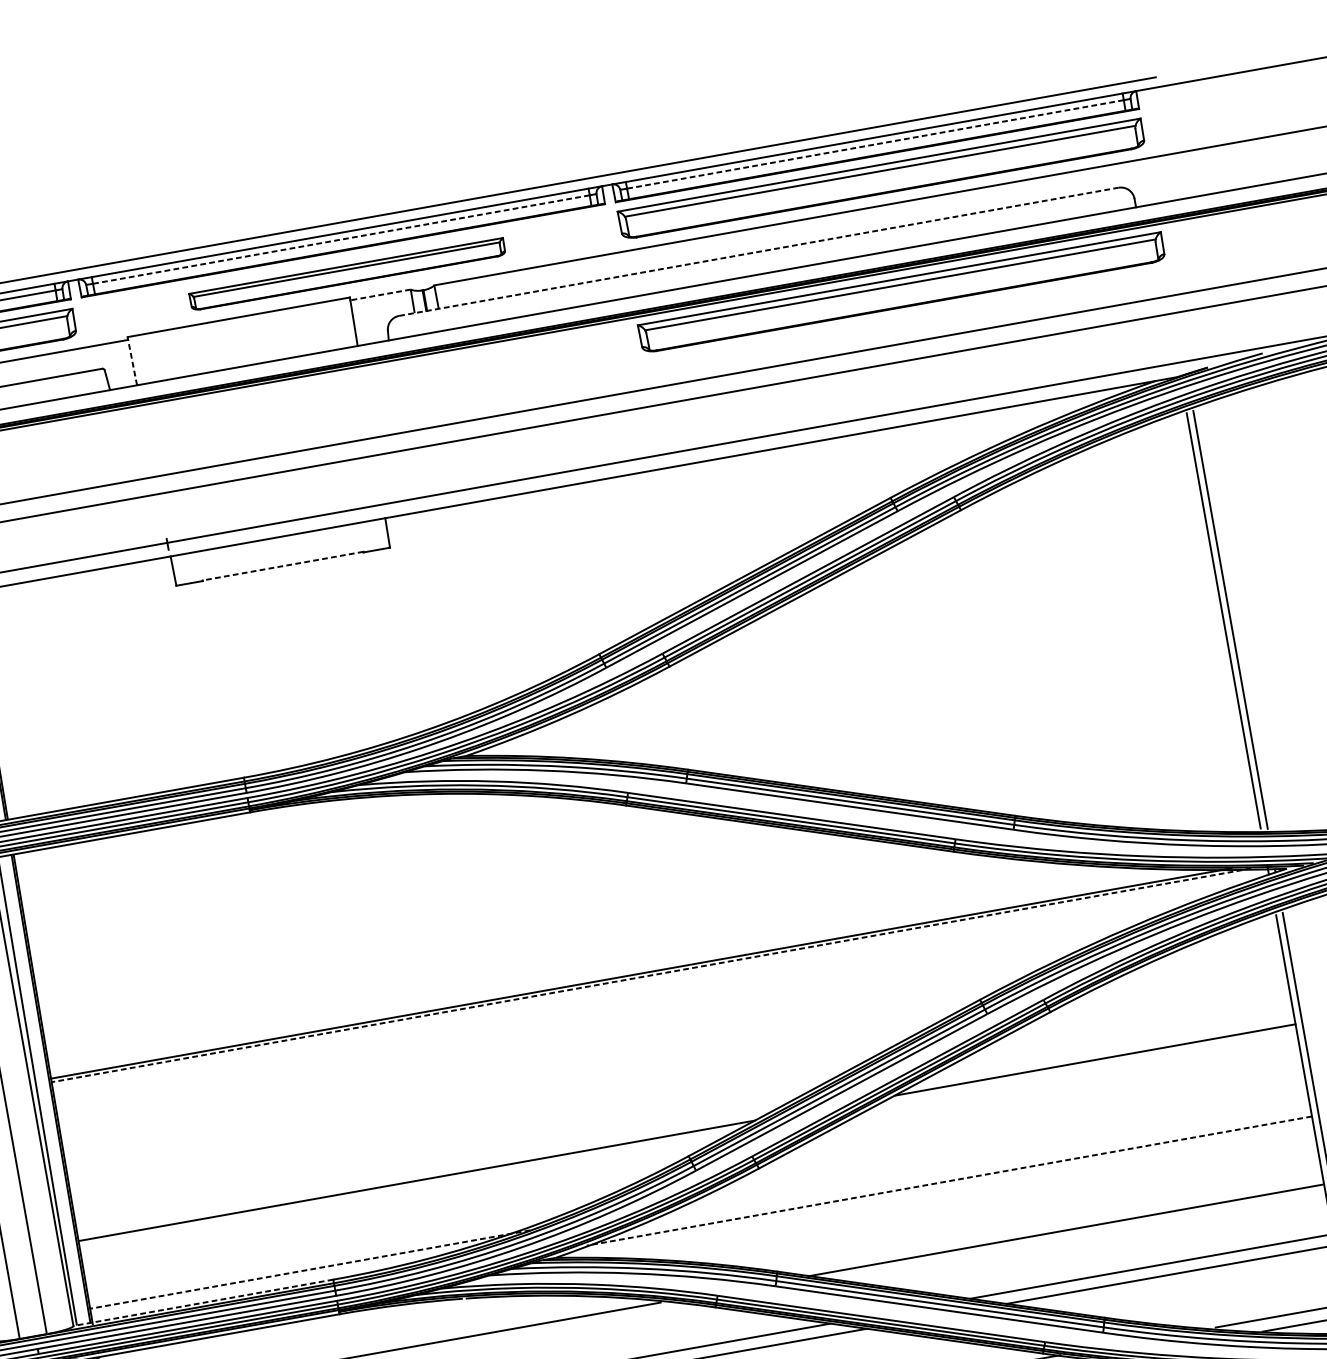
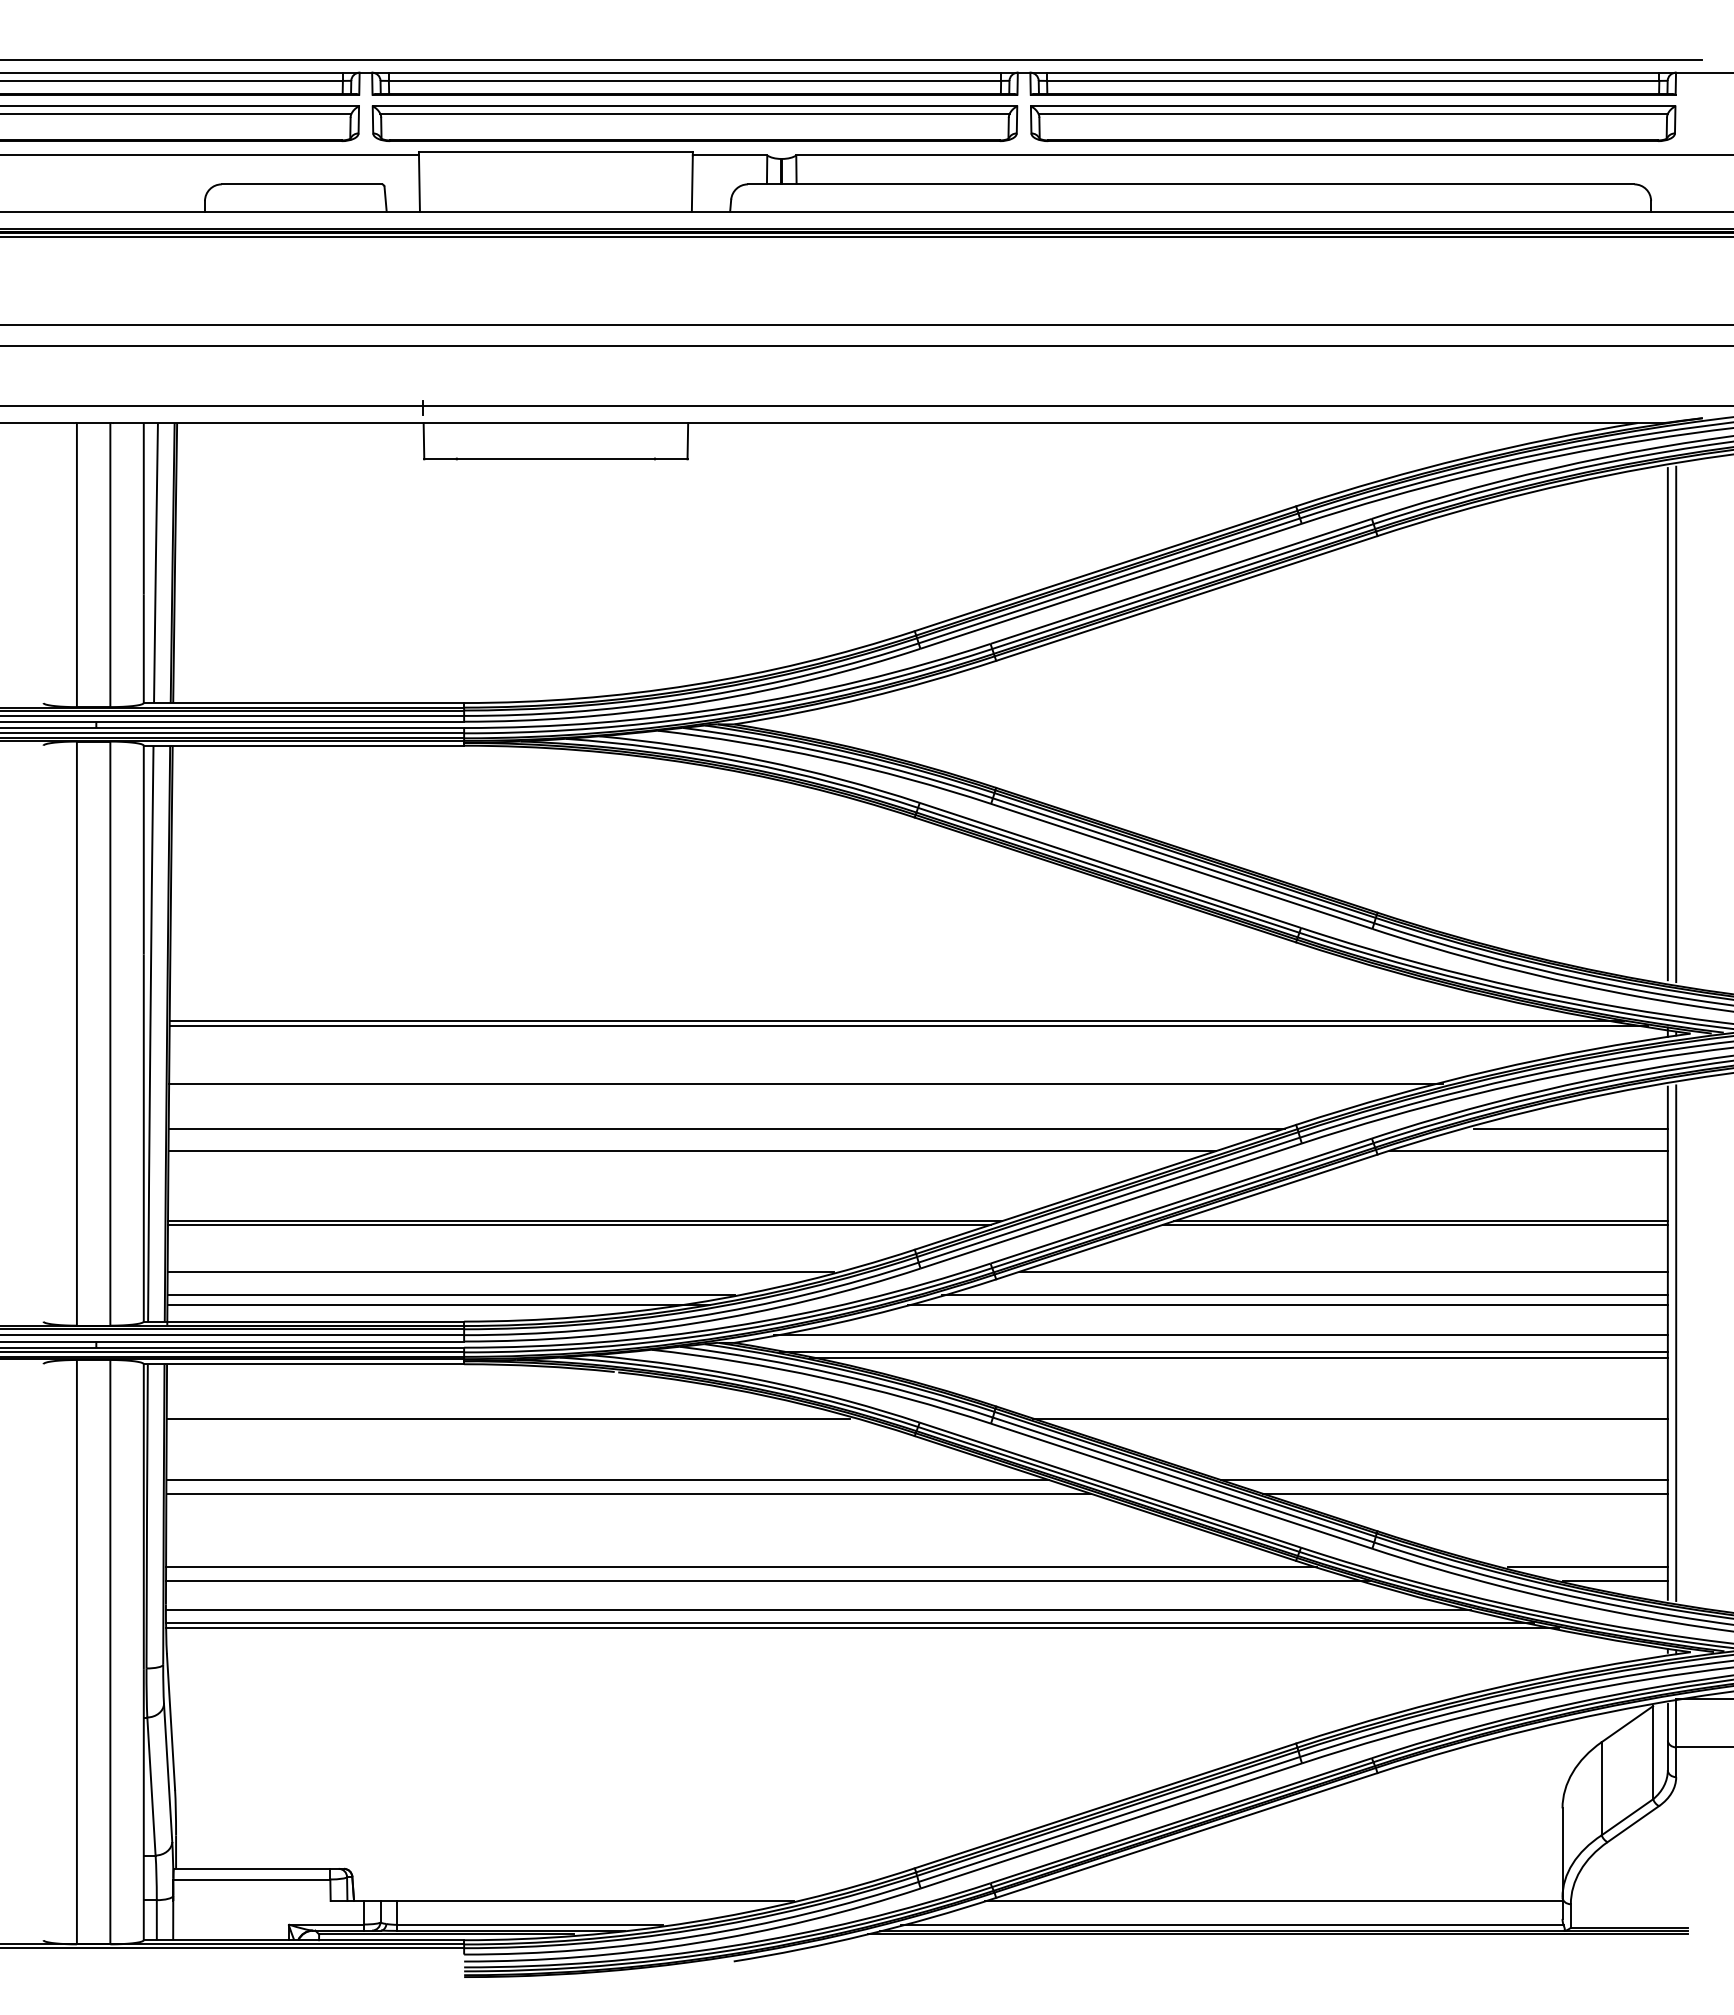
line: (874, 144) -> (1352, 80), dashed -> solid
line: (340, 239) -> (694, 80), dashed -> solid
line: (759, 251) -> (1191, 184), dashed -> solid
part: (347, 274) -> (694, 123), size x1.67
part: (902, 292) -> (1353, 263), removed
line: (380, 295) -> (729, 155), dashed -> solid
line: (132, 360) -> (419, 181), dashed -> solid
line: (282, 566) -> (555, 458), dashed -> solid
line: (1203, 963) -> (1570, 1128), added
line: (651, 975) -> (908, 1025), dashed -> solid
line: (1172, 987) -> (1528, 1151), added
line: (576, 1036) -> (806, 1083), added
line: (1091, 1063) -> (1415, 1224), added
line: (518, 1085) -> (726, 1128), added
line: (494, 1108) -> (692, 1151), added
line: (1039, 1111) -> (1343, 1271), added
line: (1011, 1136) -> (1304, 1294), added
line: (998, 1146) -> (1287, 1304), added
line: (948, 1180) -> (1220, 1334), dashed -> solid
line: (412, 1184) -> (579, 1224), added
line: (953, 1194) -> (1223, 1352), added
line: (967, 1197) -> (1238, 1358), added
line: (355, 1233) -> (500, 1271), added
line: (318, 1259) -> (450, 1294), added
line: (310, 1269) -> (438, 1304), dashed -> solid
line: (203, 1302) -> (303, 1321), dashed -> solid

